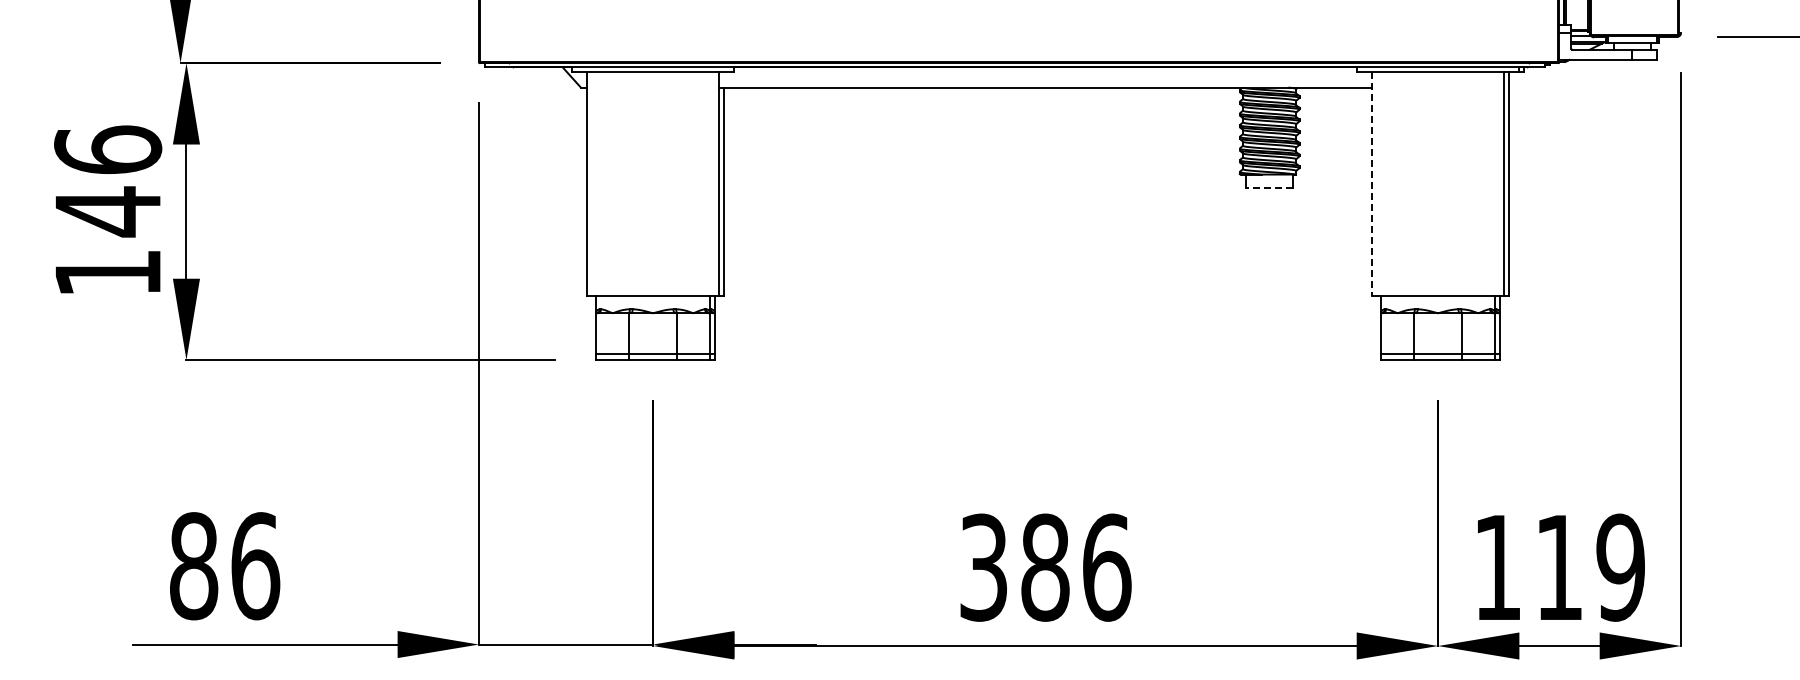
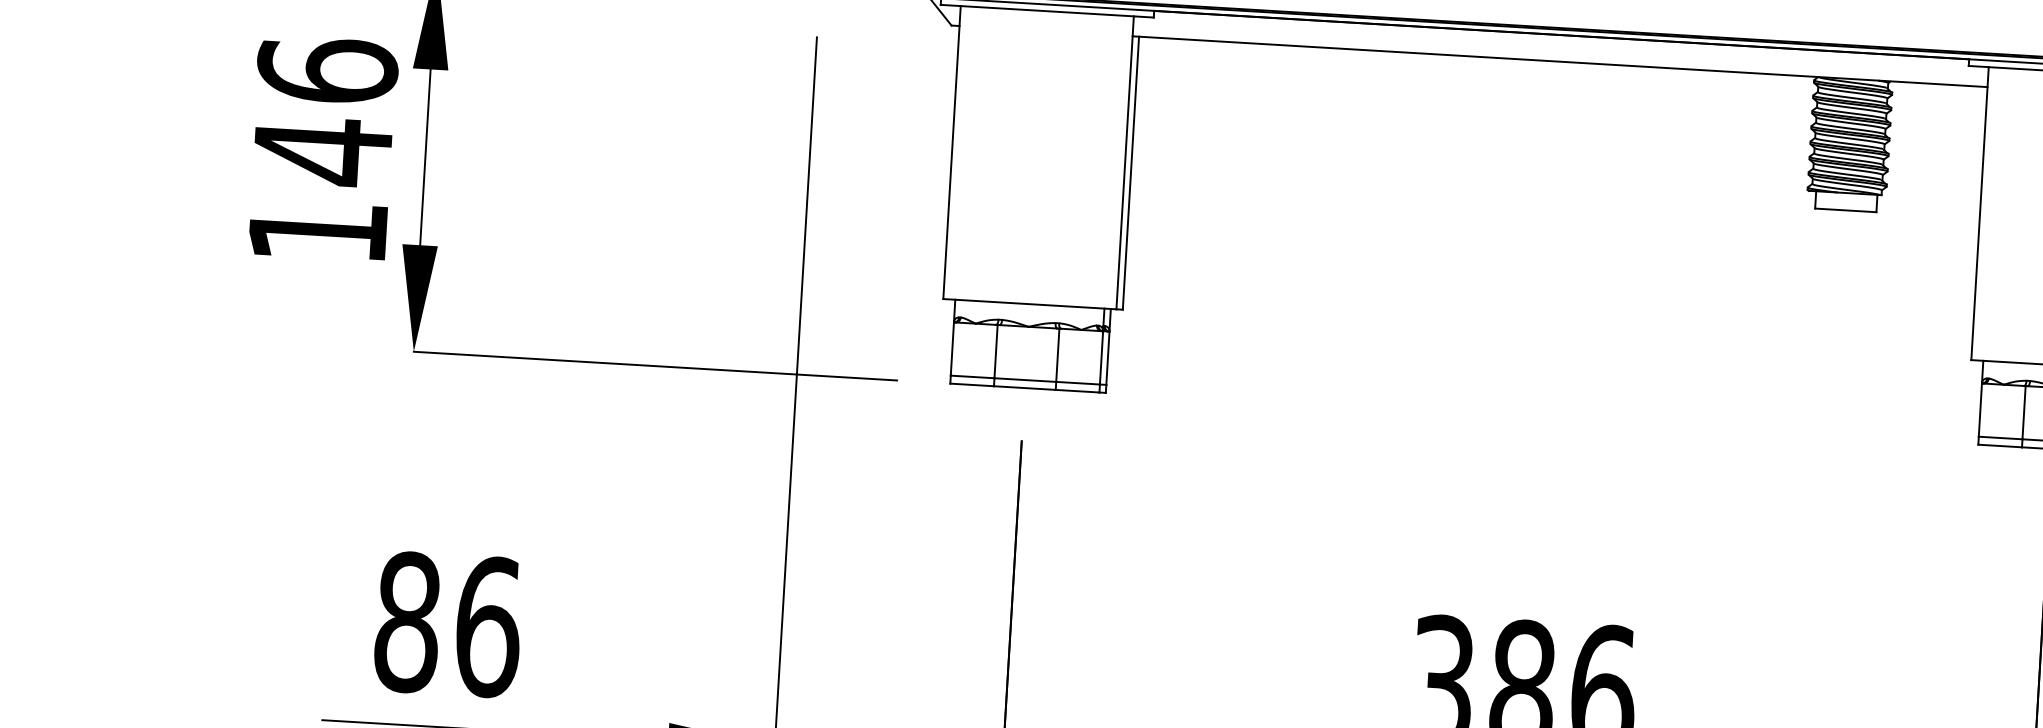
line: (1371, 184) -> (1979, 214), dashed -> solid
line: (1269, 187) -> (1845, 210), dashed -> solid

